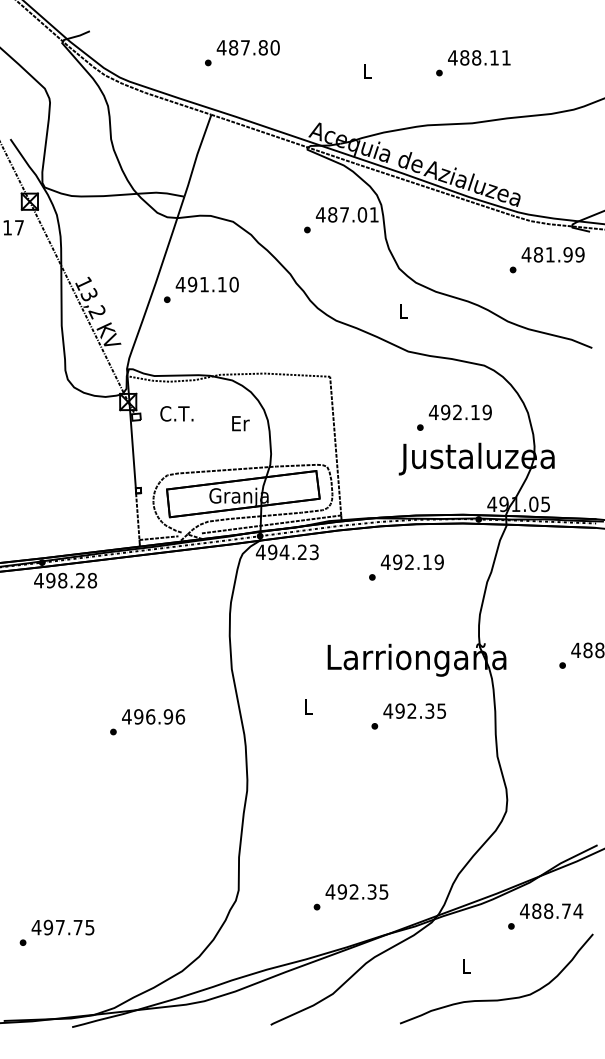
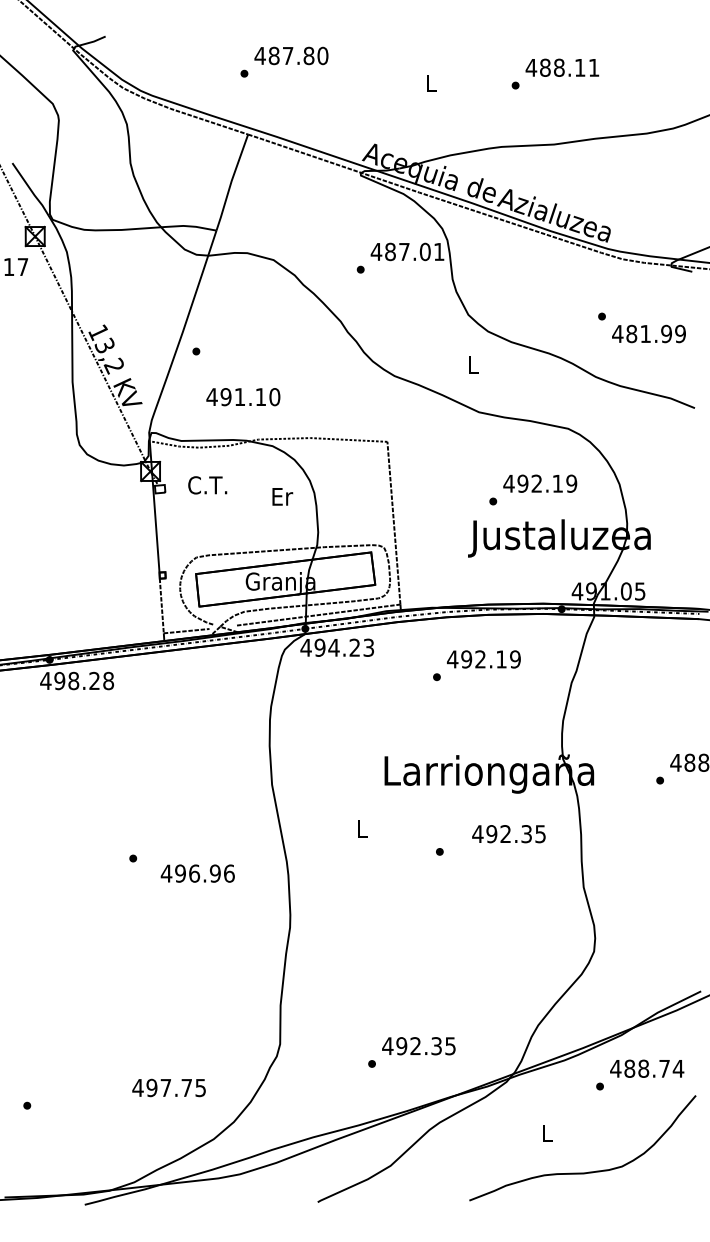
text: (552, 254) -> (648, 333), moved
text: (206, 284) -> (242, 396), moved
text: (414, 710) -> (508, 833), moved
text: (153, 716) -> (197, 873), moved
text: (62, 927) -> (168, 1087), moved

